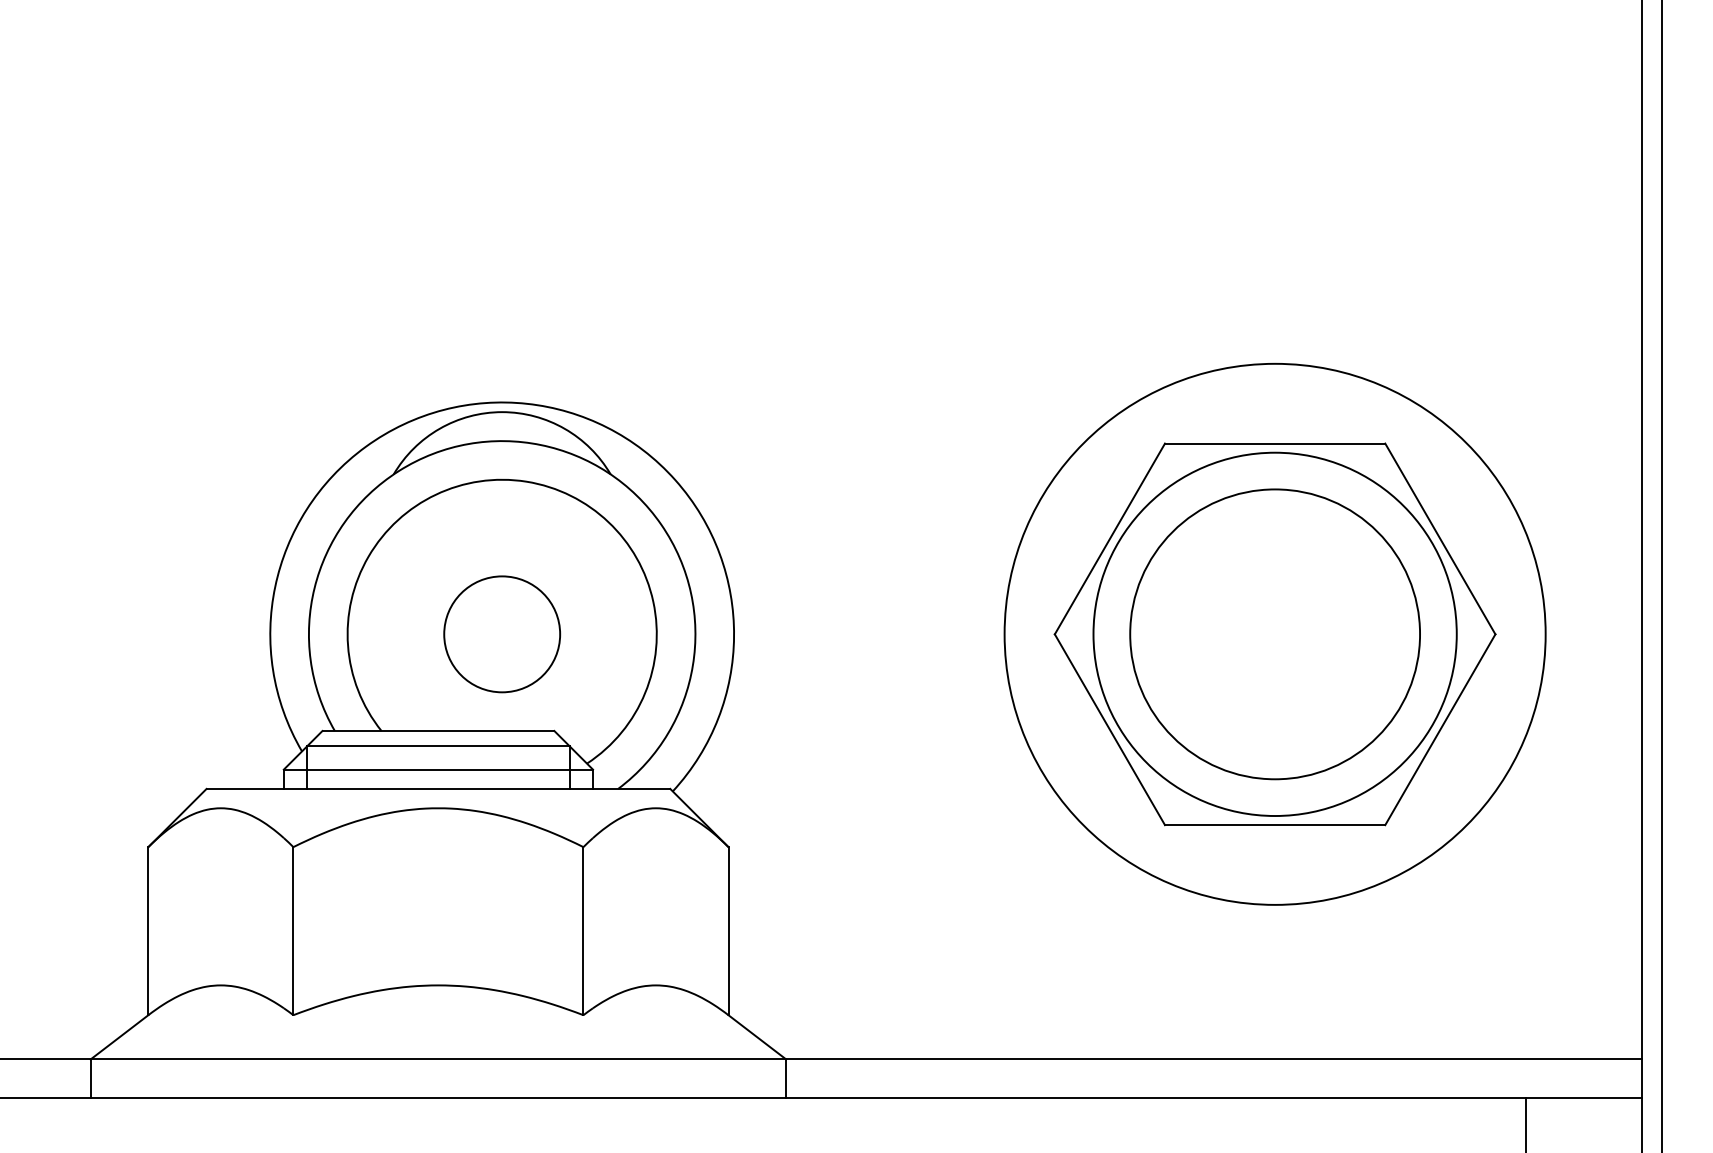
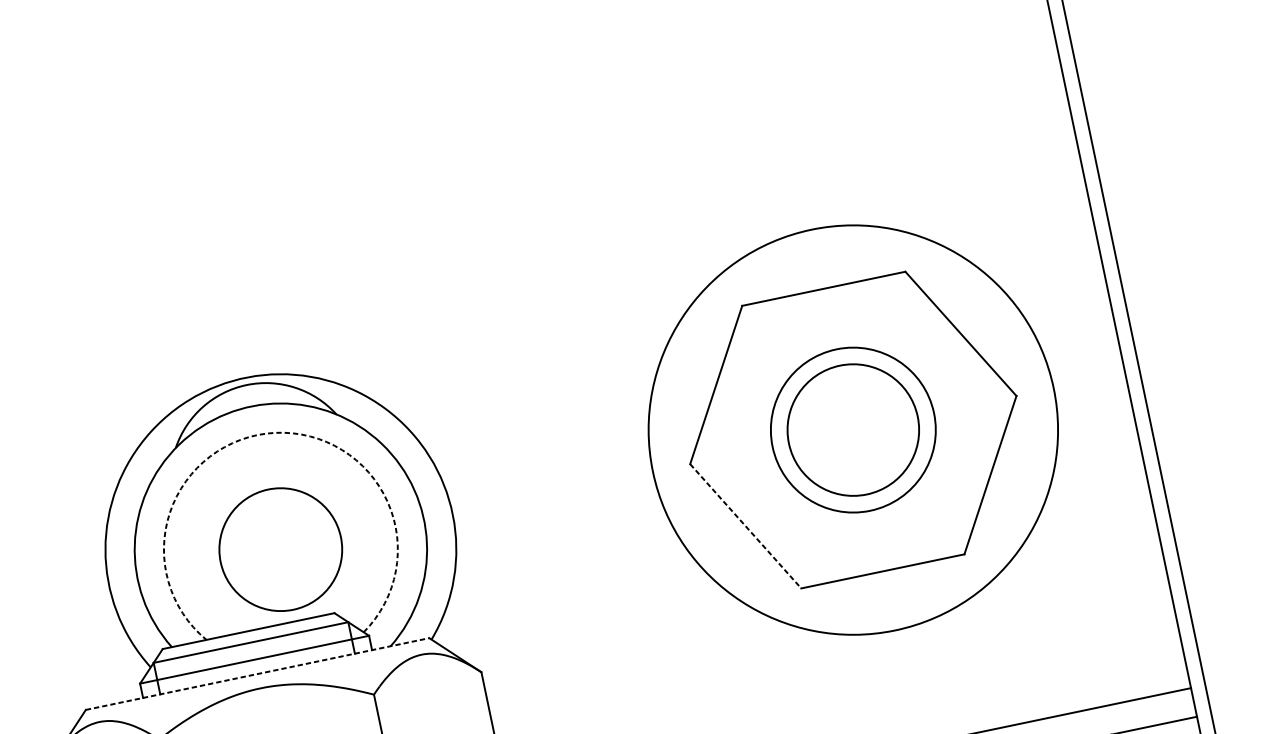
arc: (526, 481) -> (275, 432), solid -> dashed
circle: (502, 634) -> (281, 549), size x1.4
circle: (1274, 634) -> (852, 430), size x0.6
circle: (1275, 634) -> (853, 430), size x0.6
line: (1110, 730) -> (746, 526), solid -> dashed
line: (438, 788) -> (257, 673), solid -> dashed

